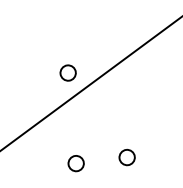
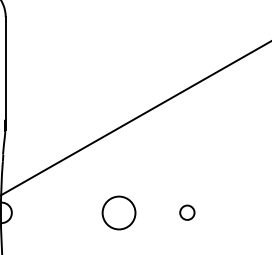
circle: (68, 72) -> (122, 91), removed
circle: (127, 157) -> (187, 212), size x0.7
circle: (75, 163) -> (118, 212), size x1.6

